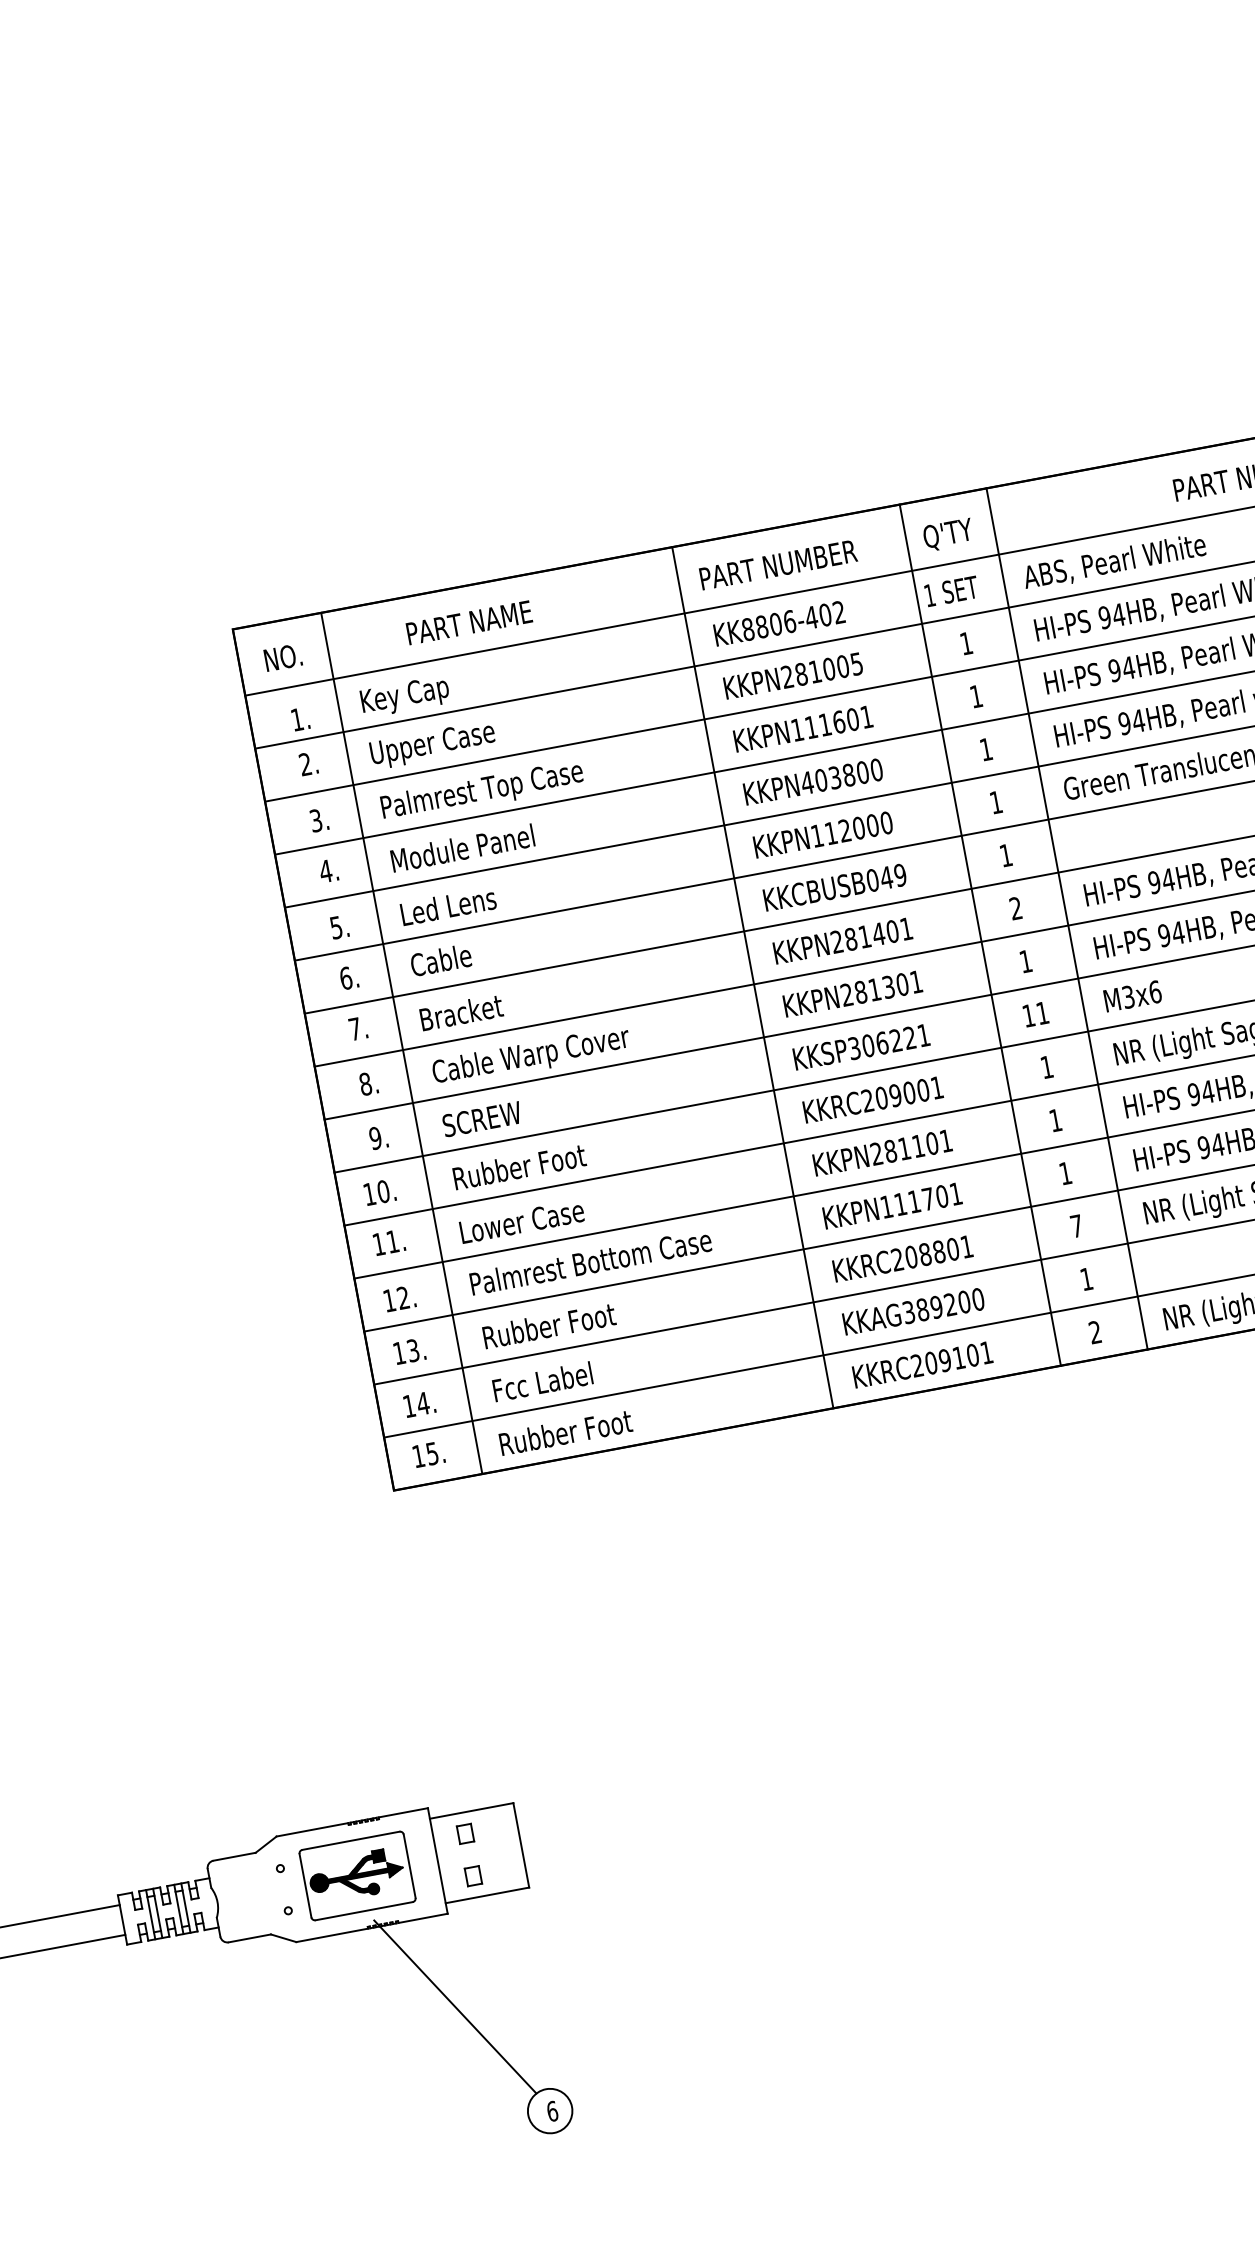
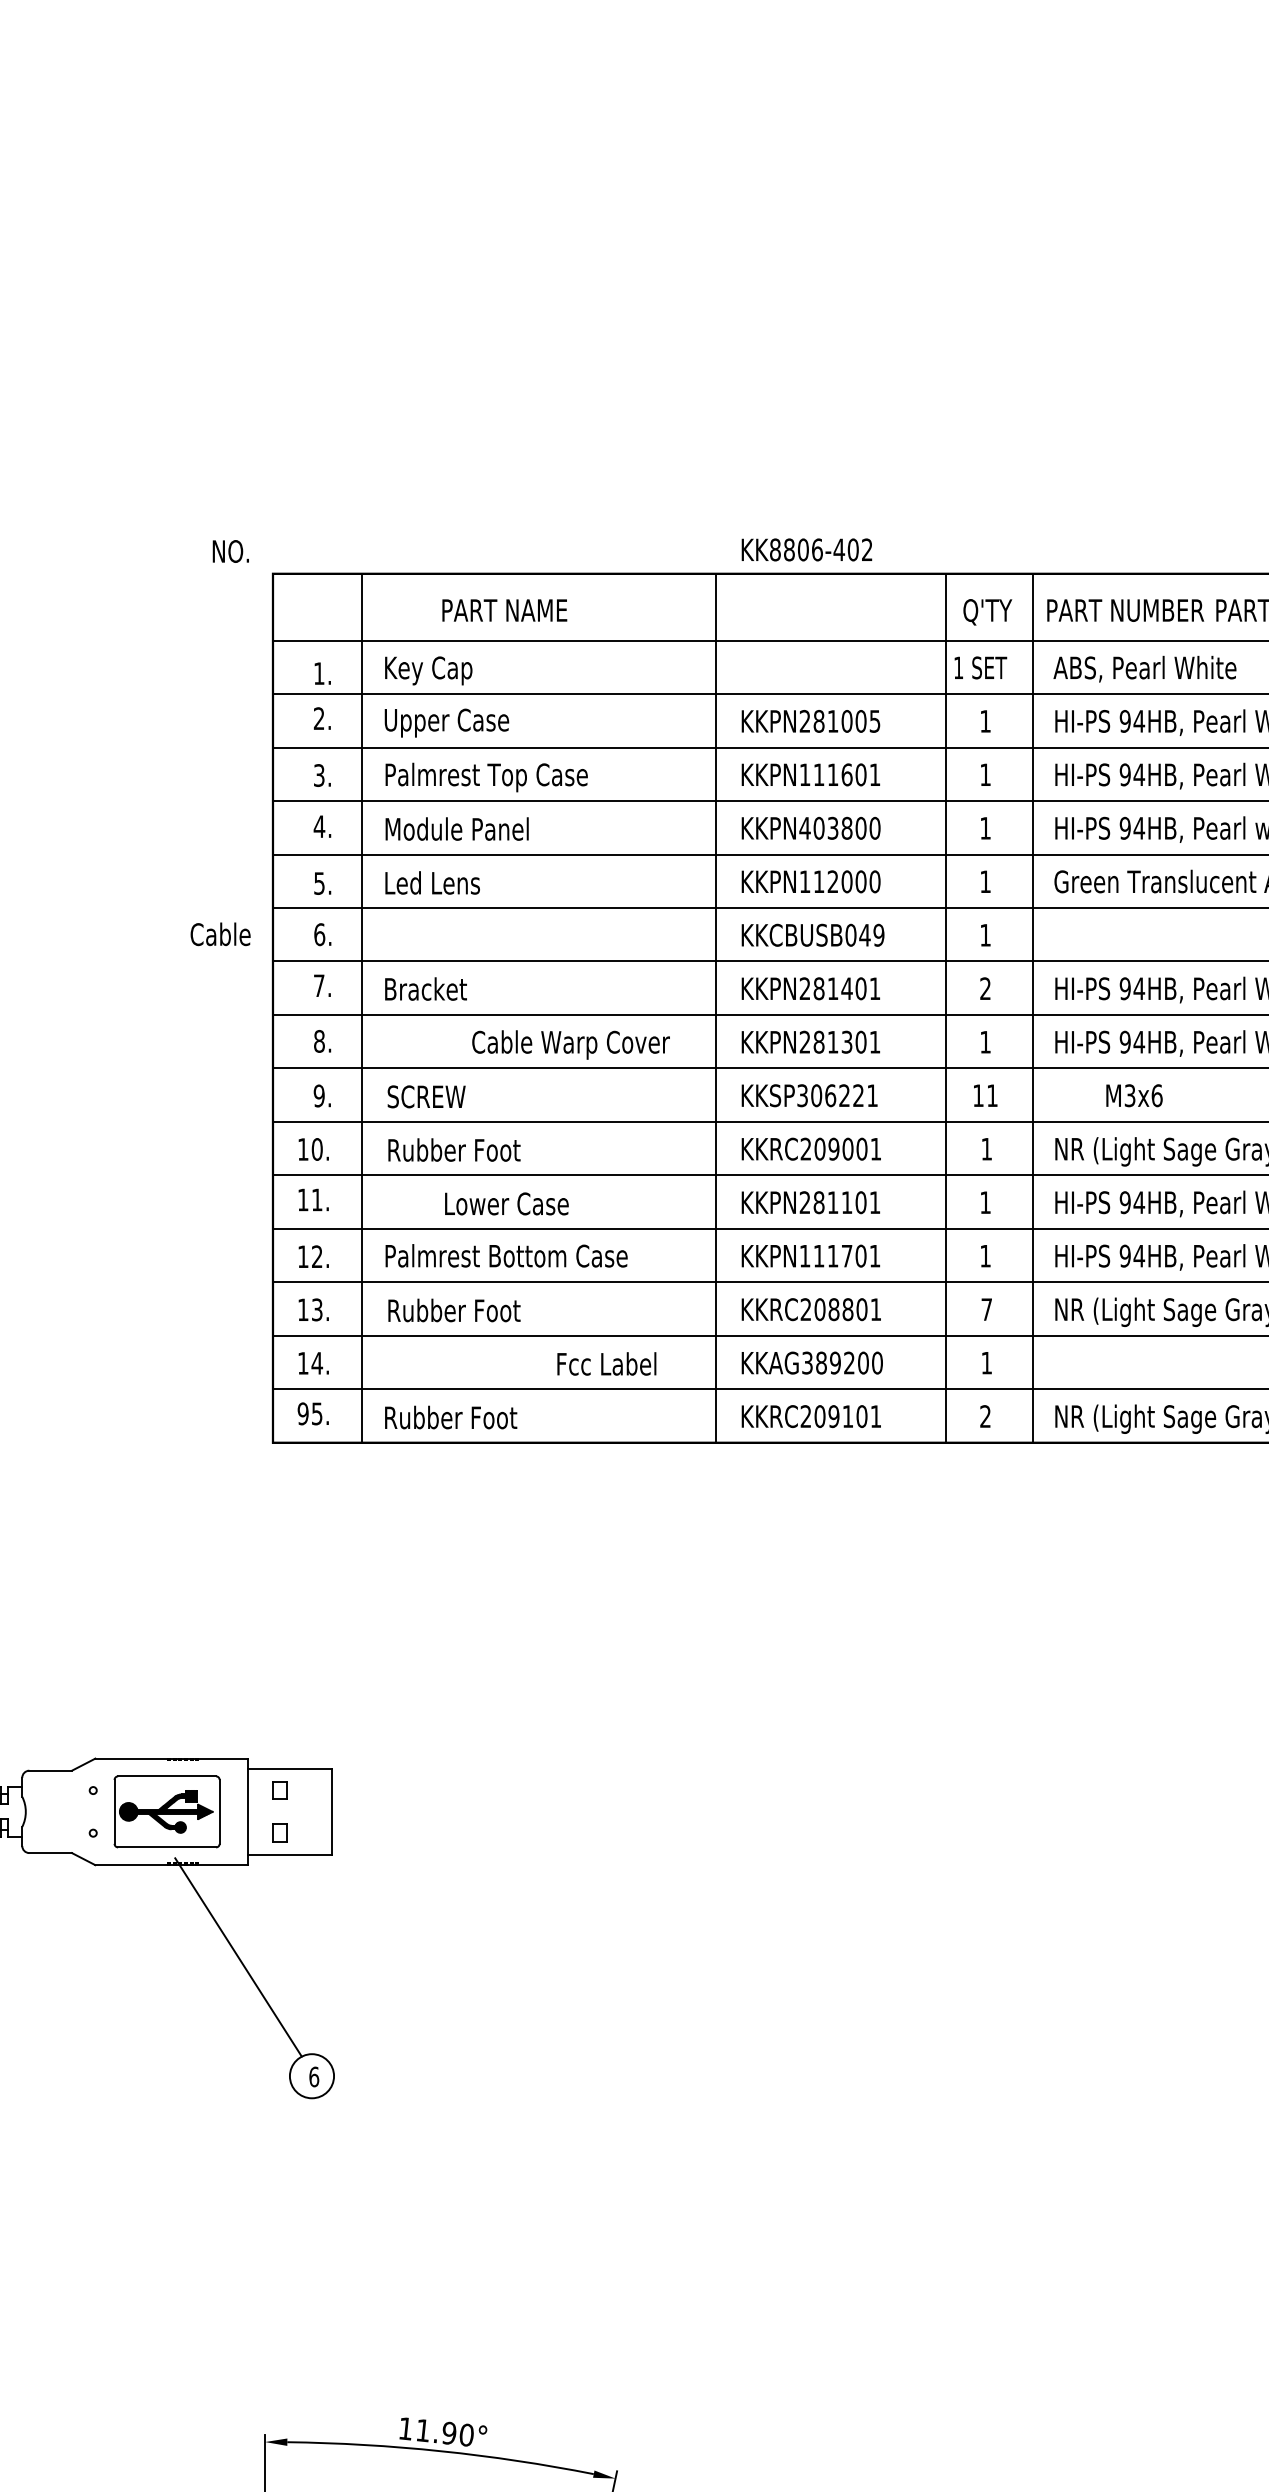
text: (778, 564) -> (1125, 610), moved
text: (778, 623) -> (806, 549), moved
text: (282, 657) -> (230, 551), moved
text: (441, 960) -> (220, 934), moved
text: (1132, 996) -> (1134, 1095), moved
text: (530, 1056) -> (570, 1044), moved
text: (521, 1221) -> (506, 1203), moved
text: (542, 1381) -> (606, 1363), moved
text: (417, 1456) -> (302, 1413), 15. -> 95.

